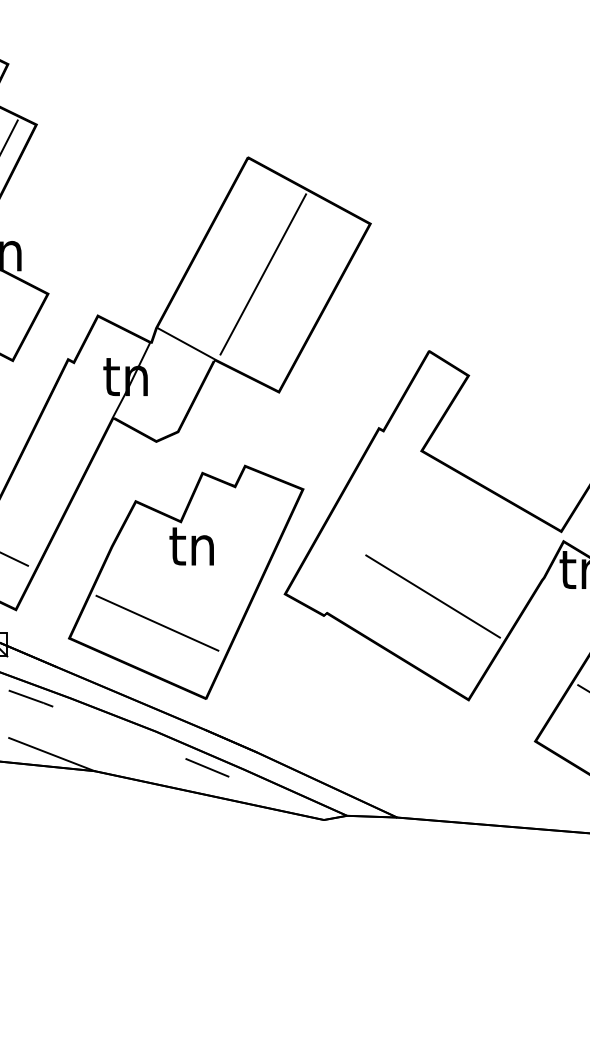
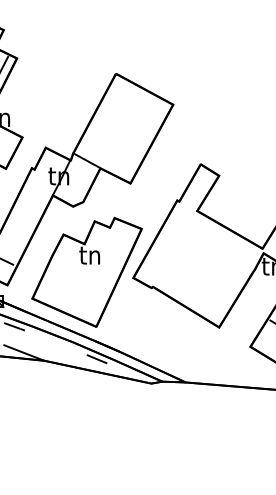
line: (263, 272) -> (123, 127), removed
line: (432, 595) -> (202, 278), removed
line: (157, 623) -> (73, 291), removed

